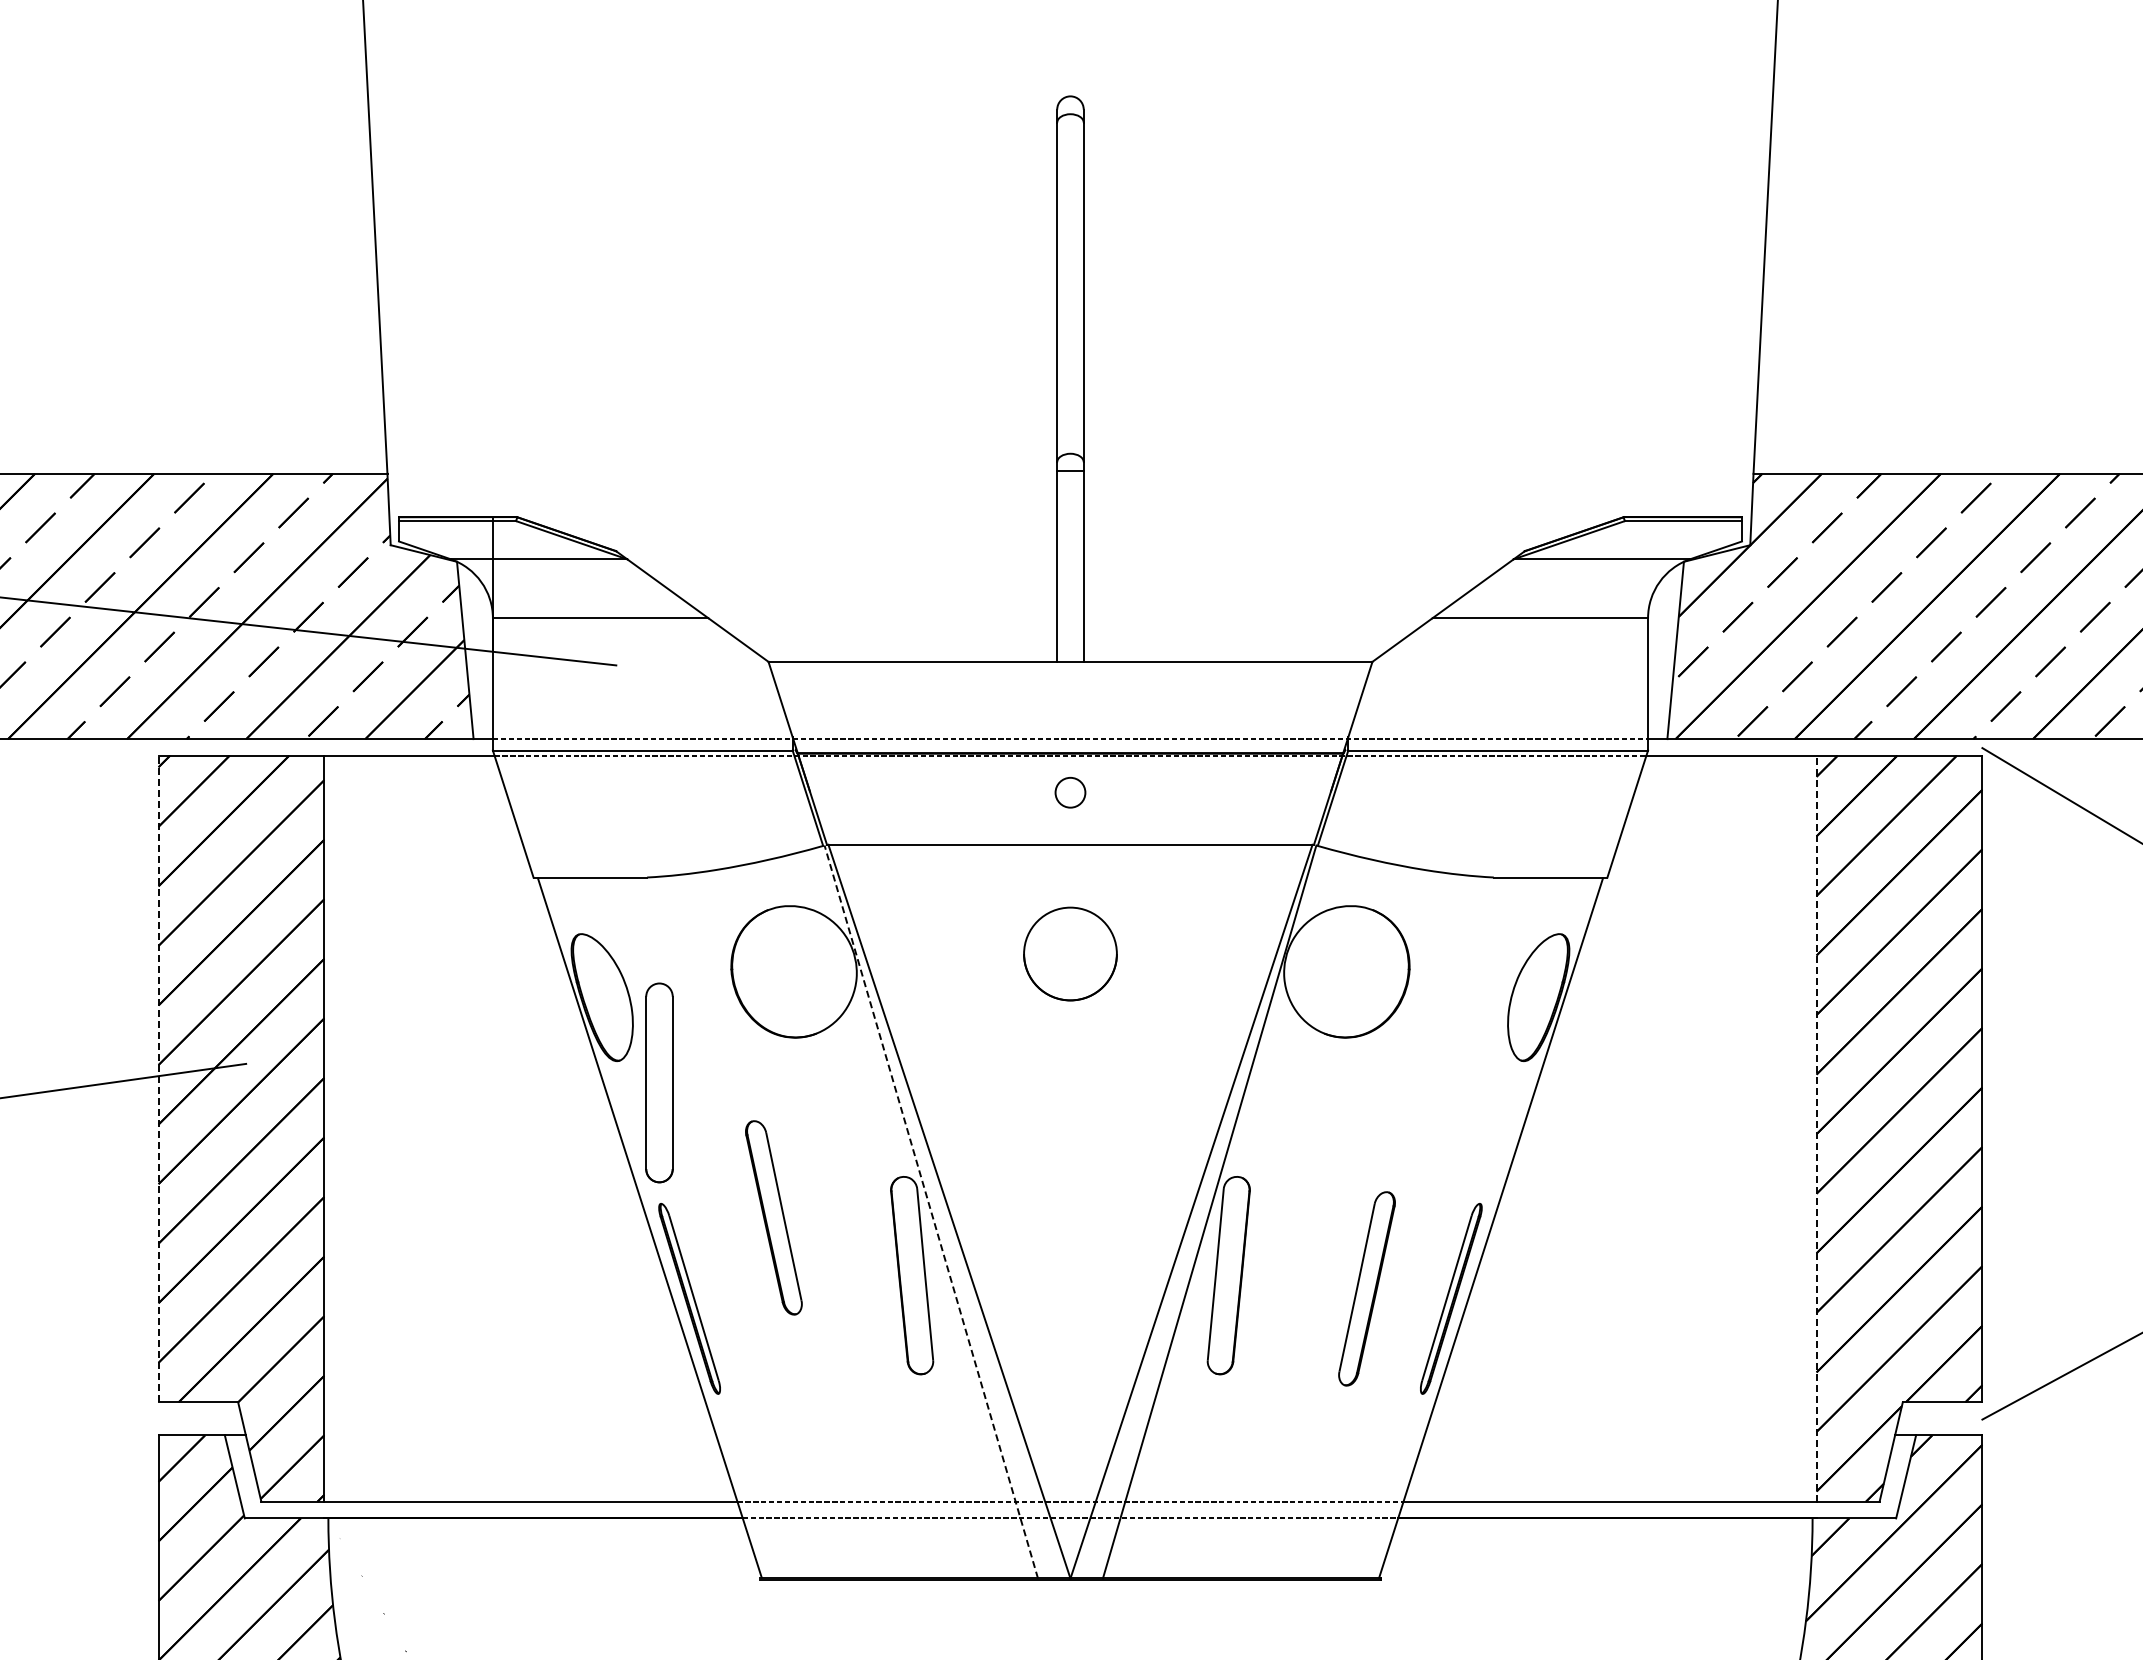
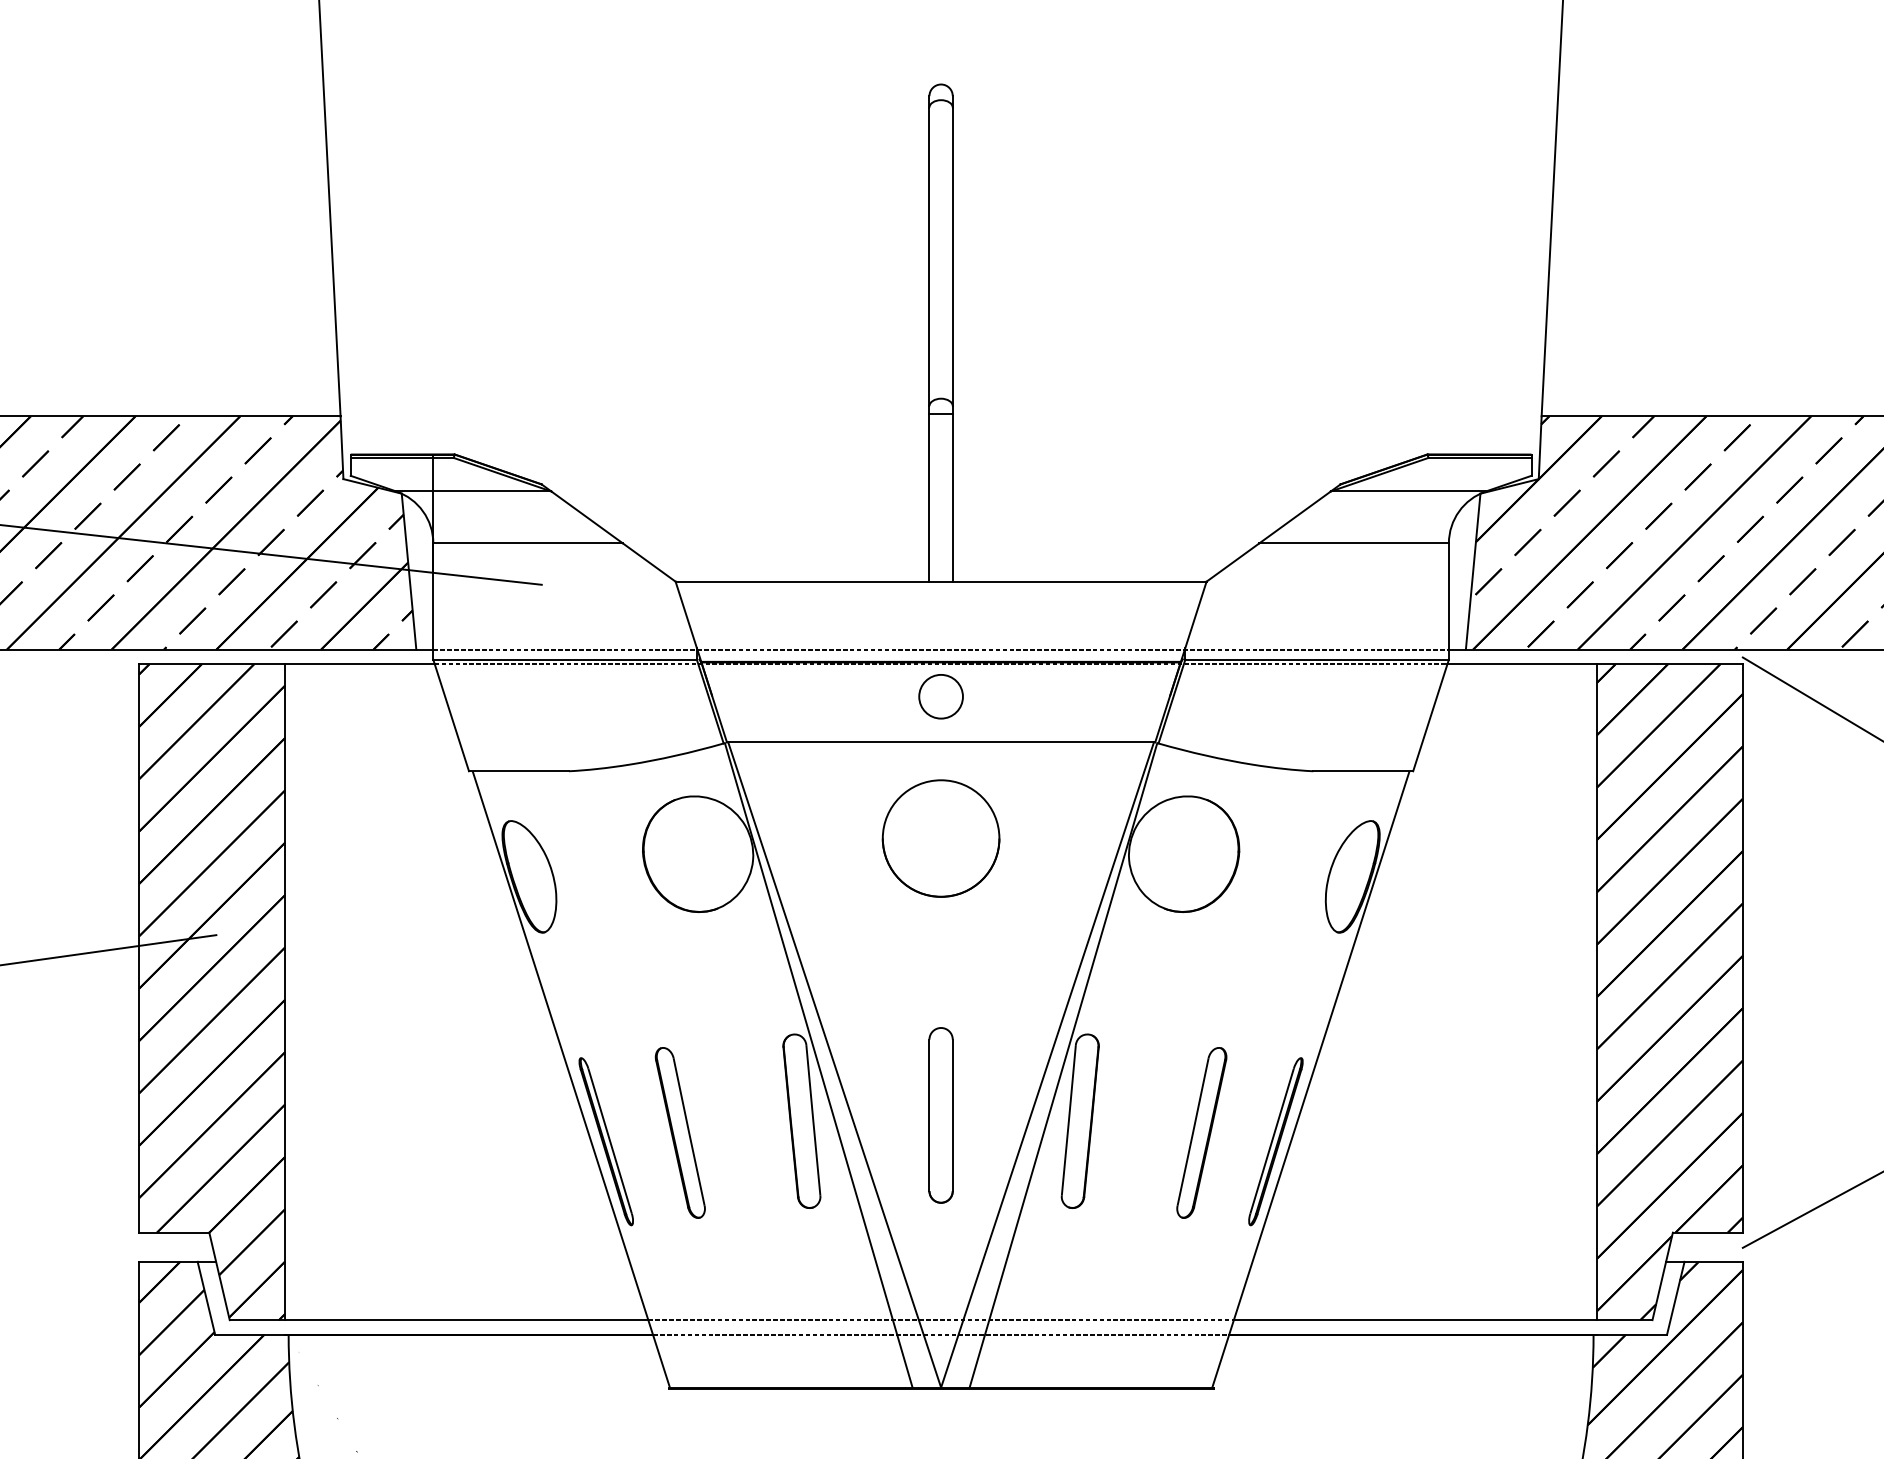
circle: (1070, 792) -> (941, 696), size x1.67
part: (1070, 953) -> (941, 838), size x1.43
line: (158, 1078) -> (139, 947), dashed -> solid
part: (659, 1082) -> (941, 1115), moved
line: (1816, 1128) -> (1597, 991), dashed -> solid
line: (931, 1211) -> (818, 1064), dashed -> solid
part: (773, 1217) -> (679, 1132), moved

